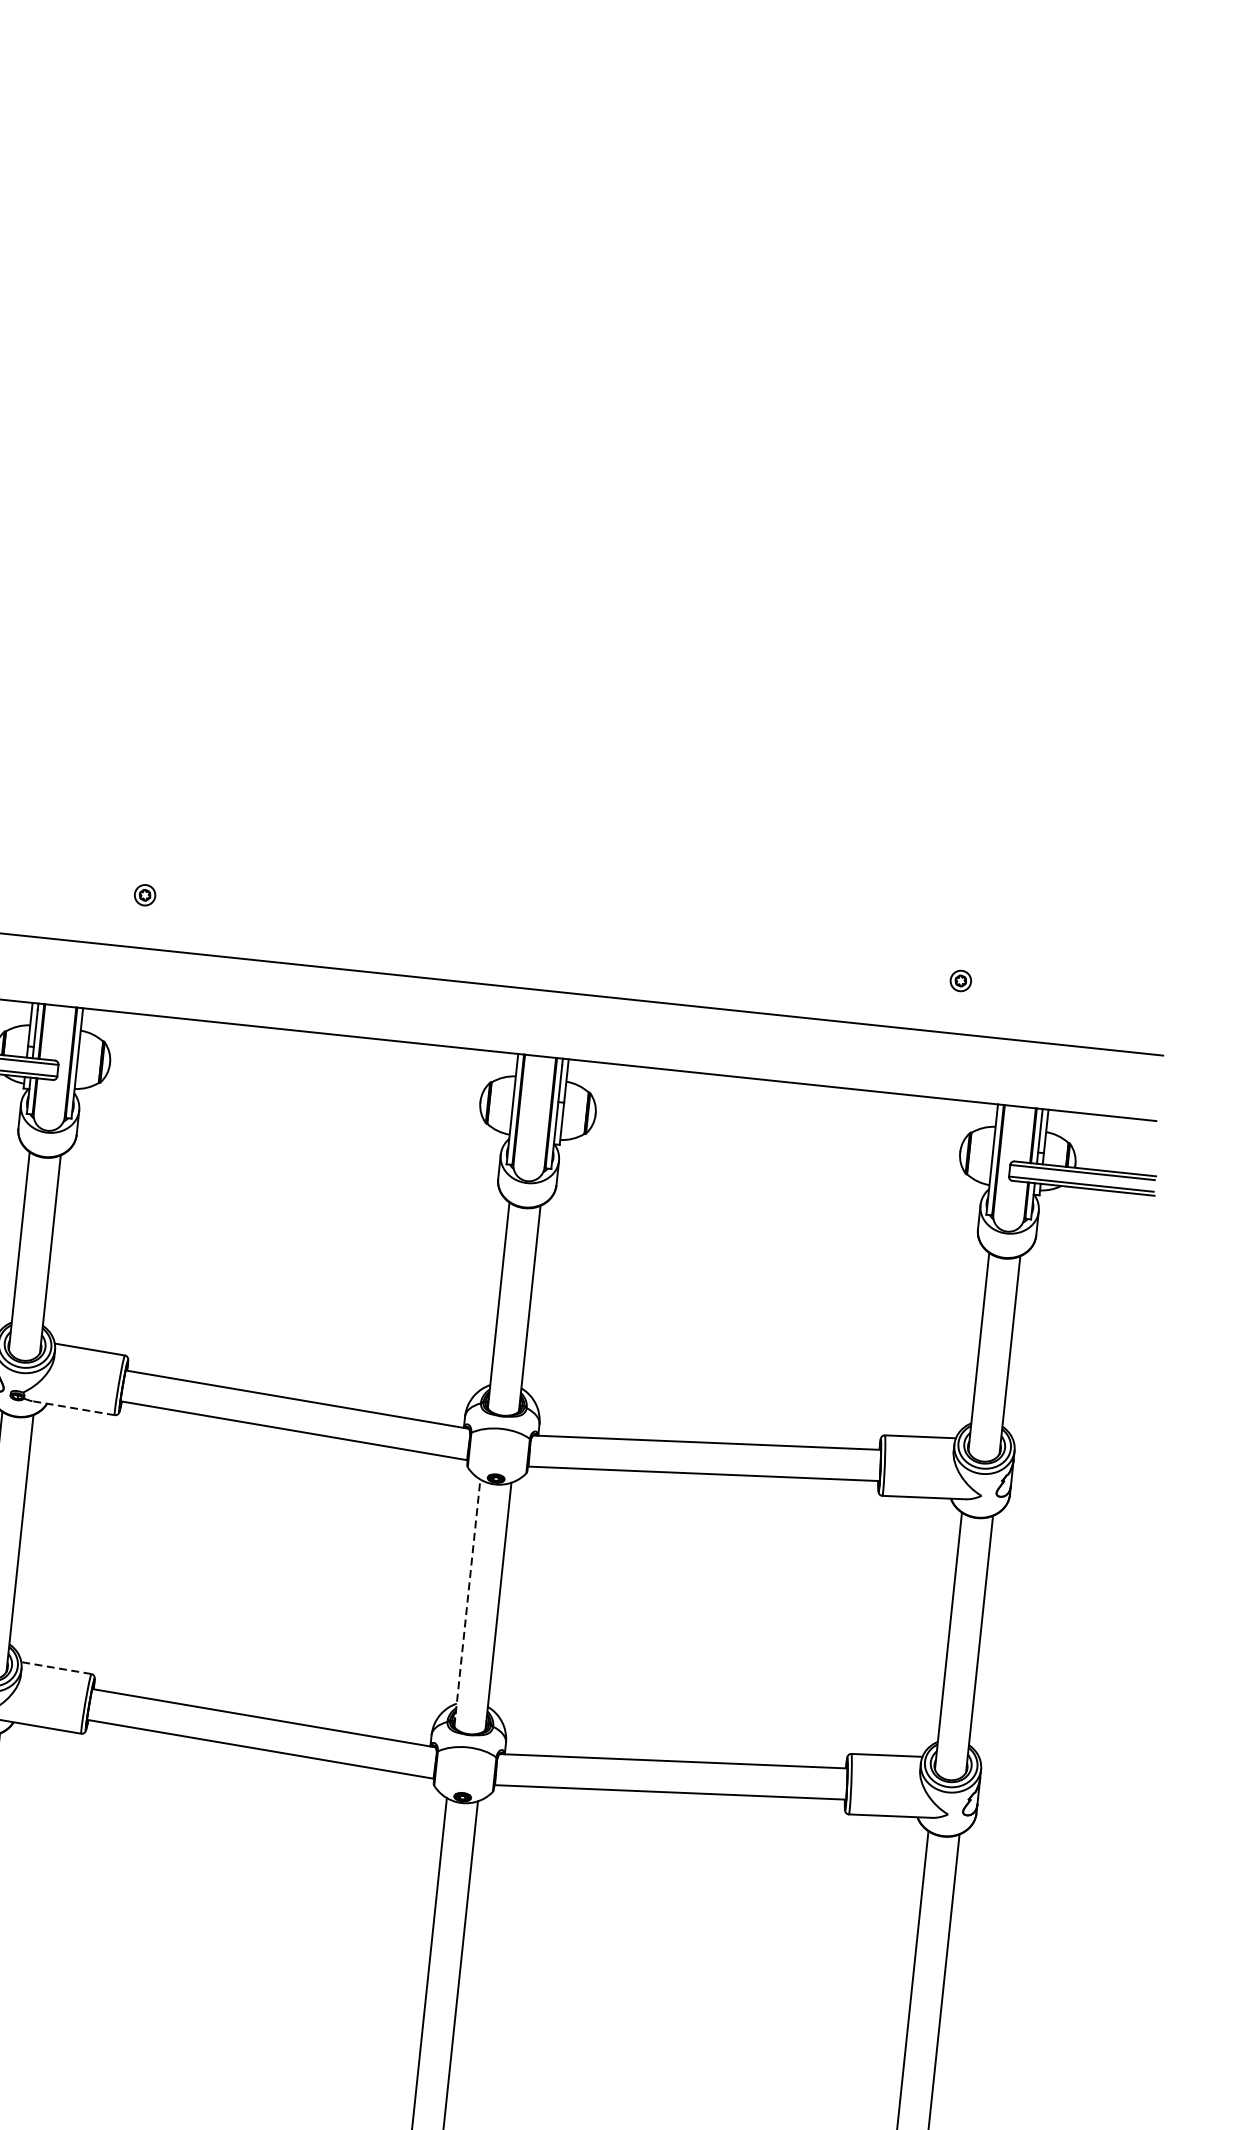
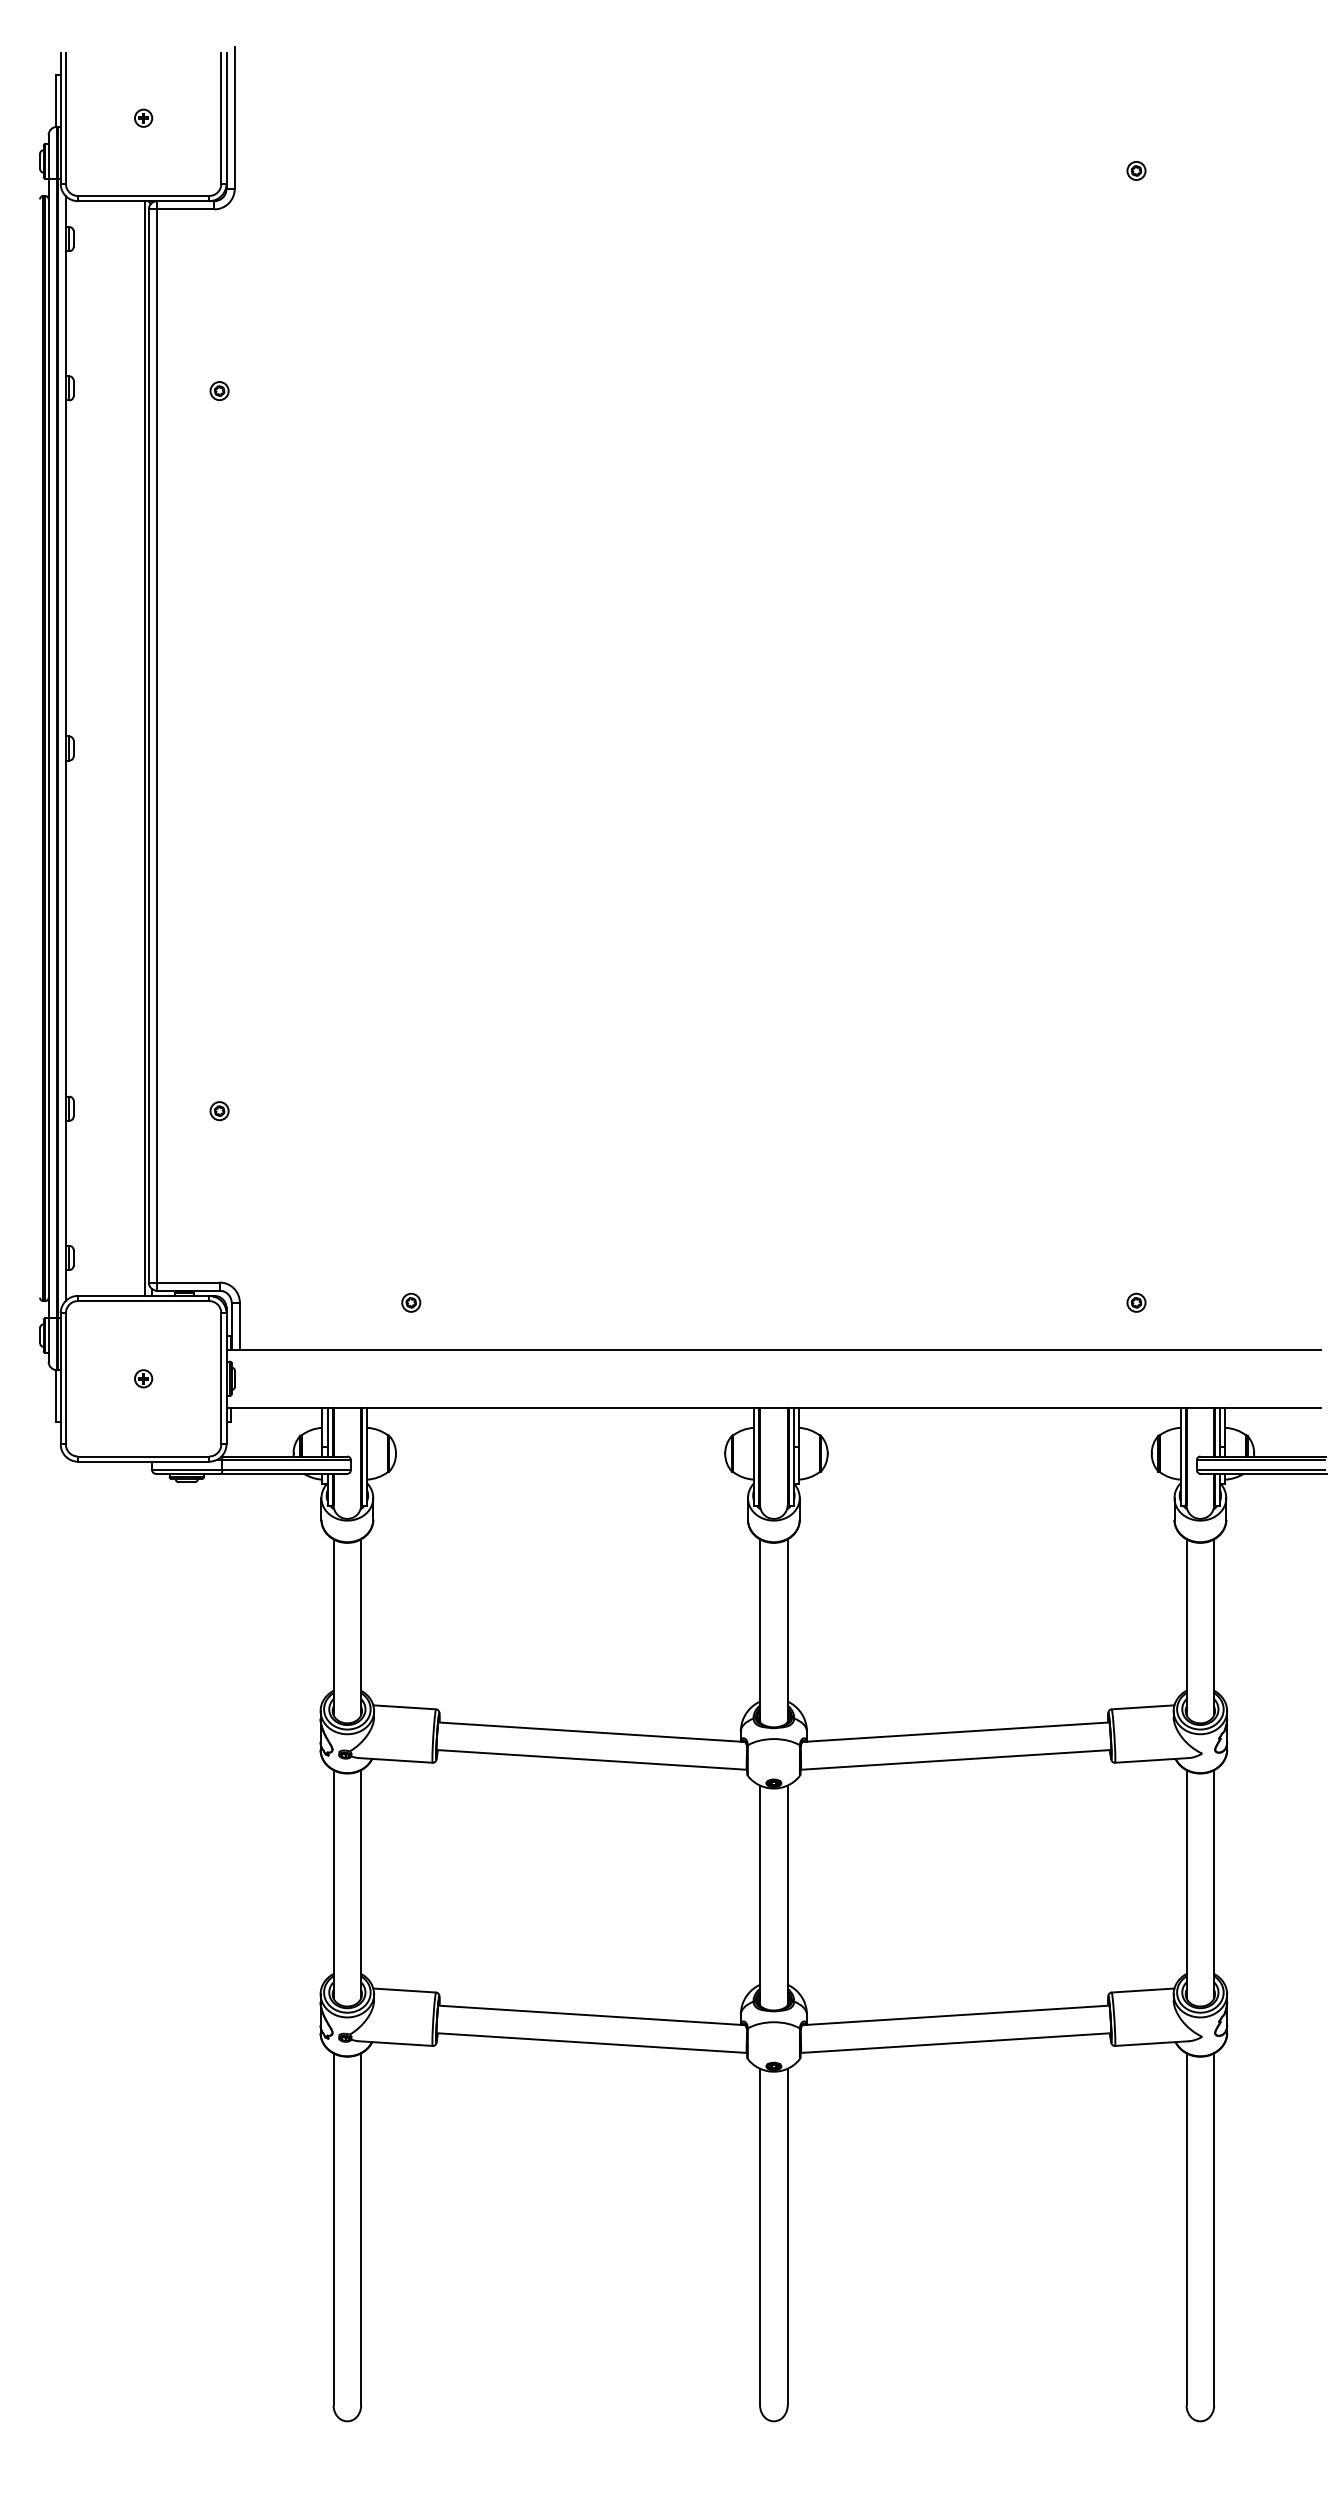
line: (73, 1408) -> (395, 1760), dashed -> solid
line: (467, 1603) -> (760, 1895), dashed -> solid
line: (56, 1668) -> (404, 1990), dashed -> solid

